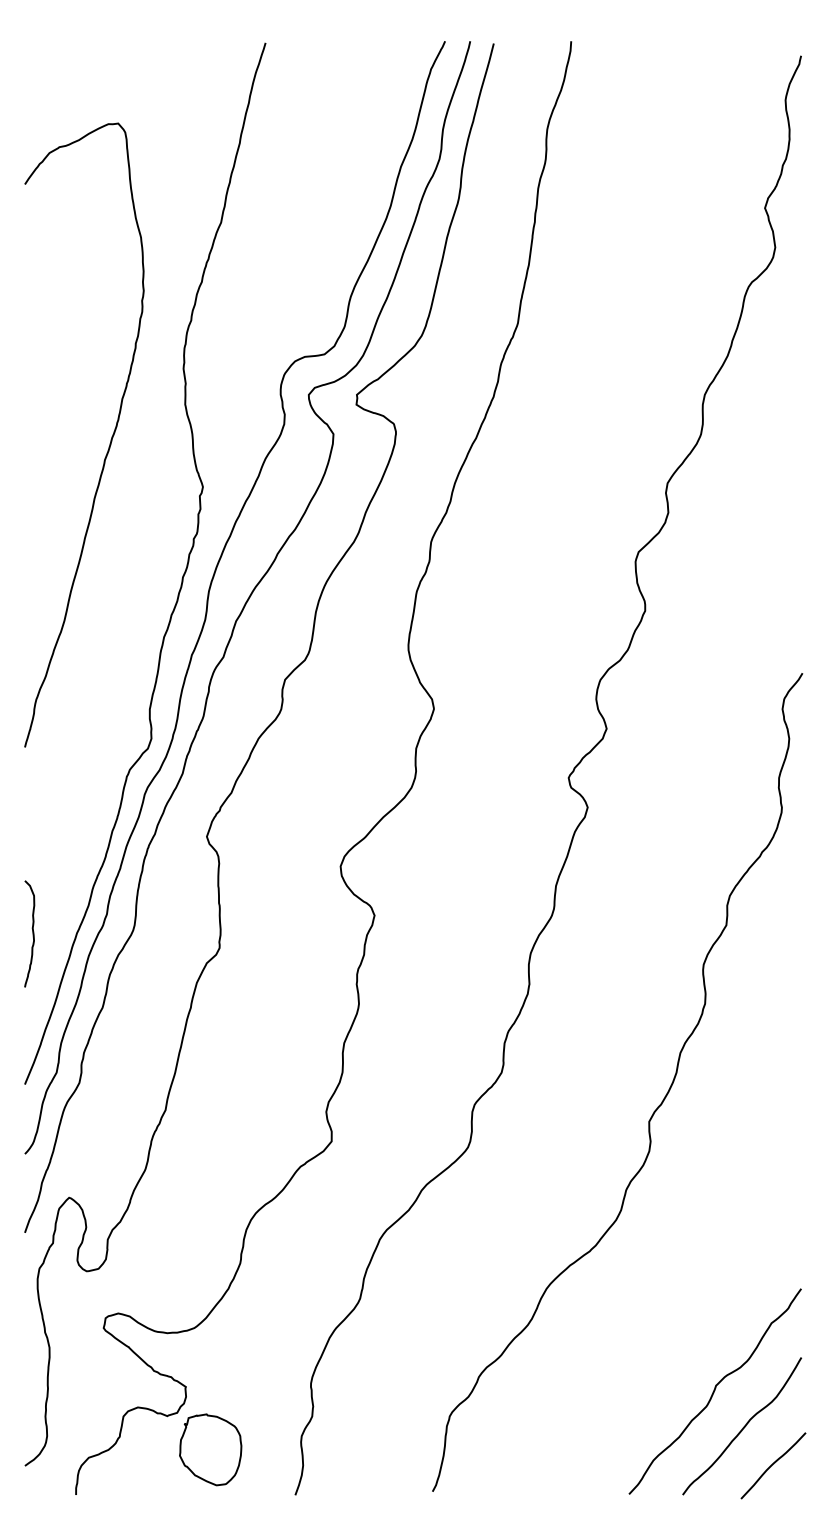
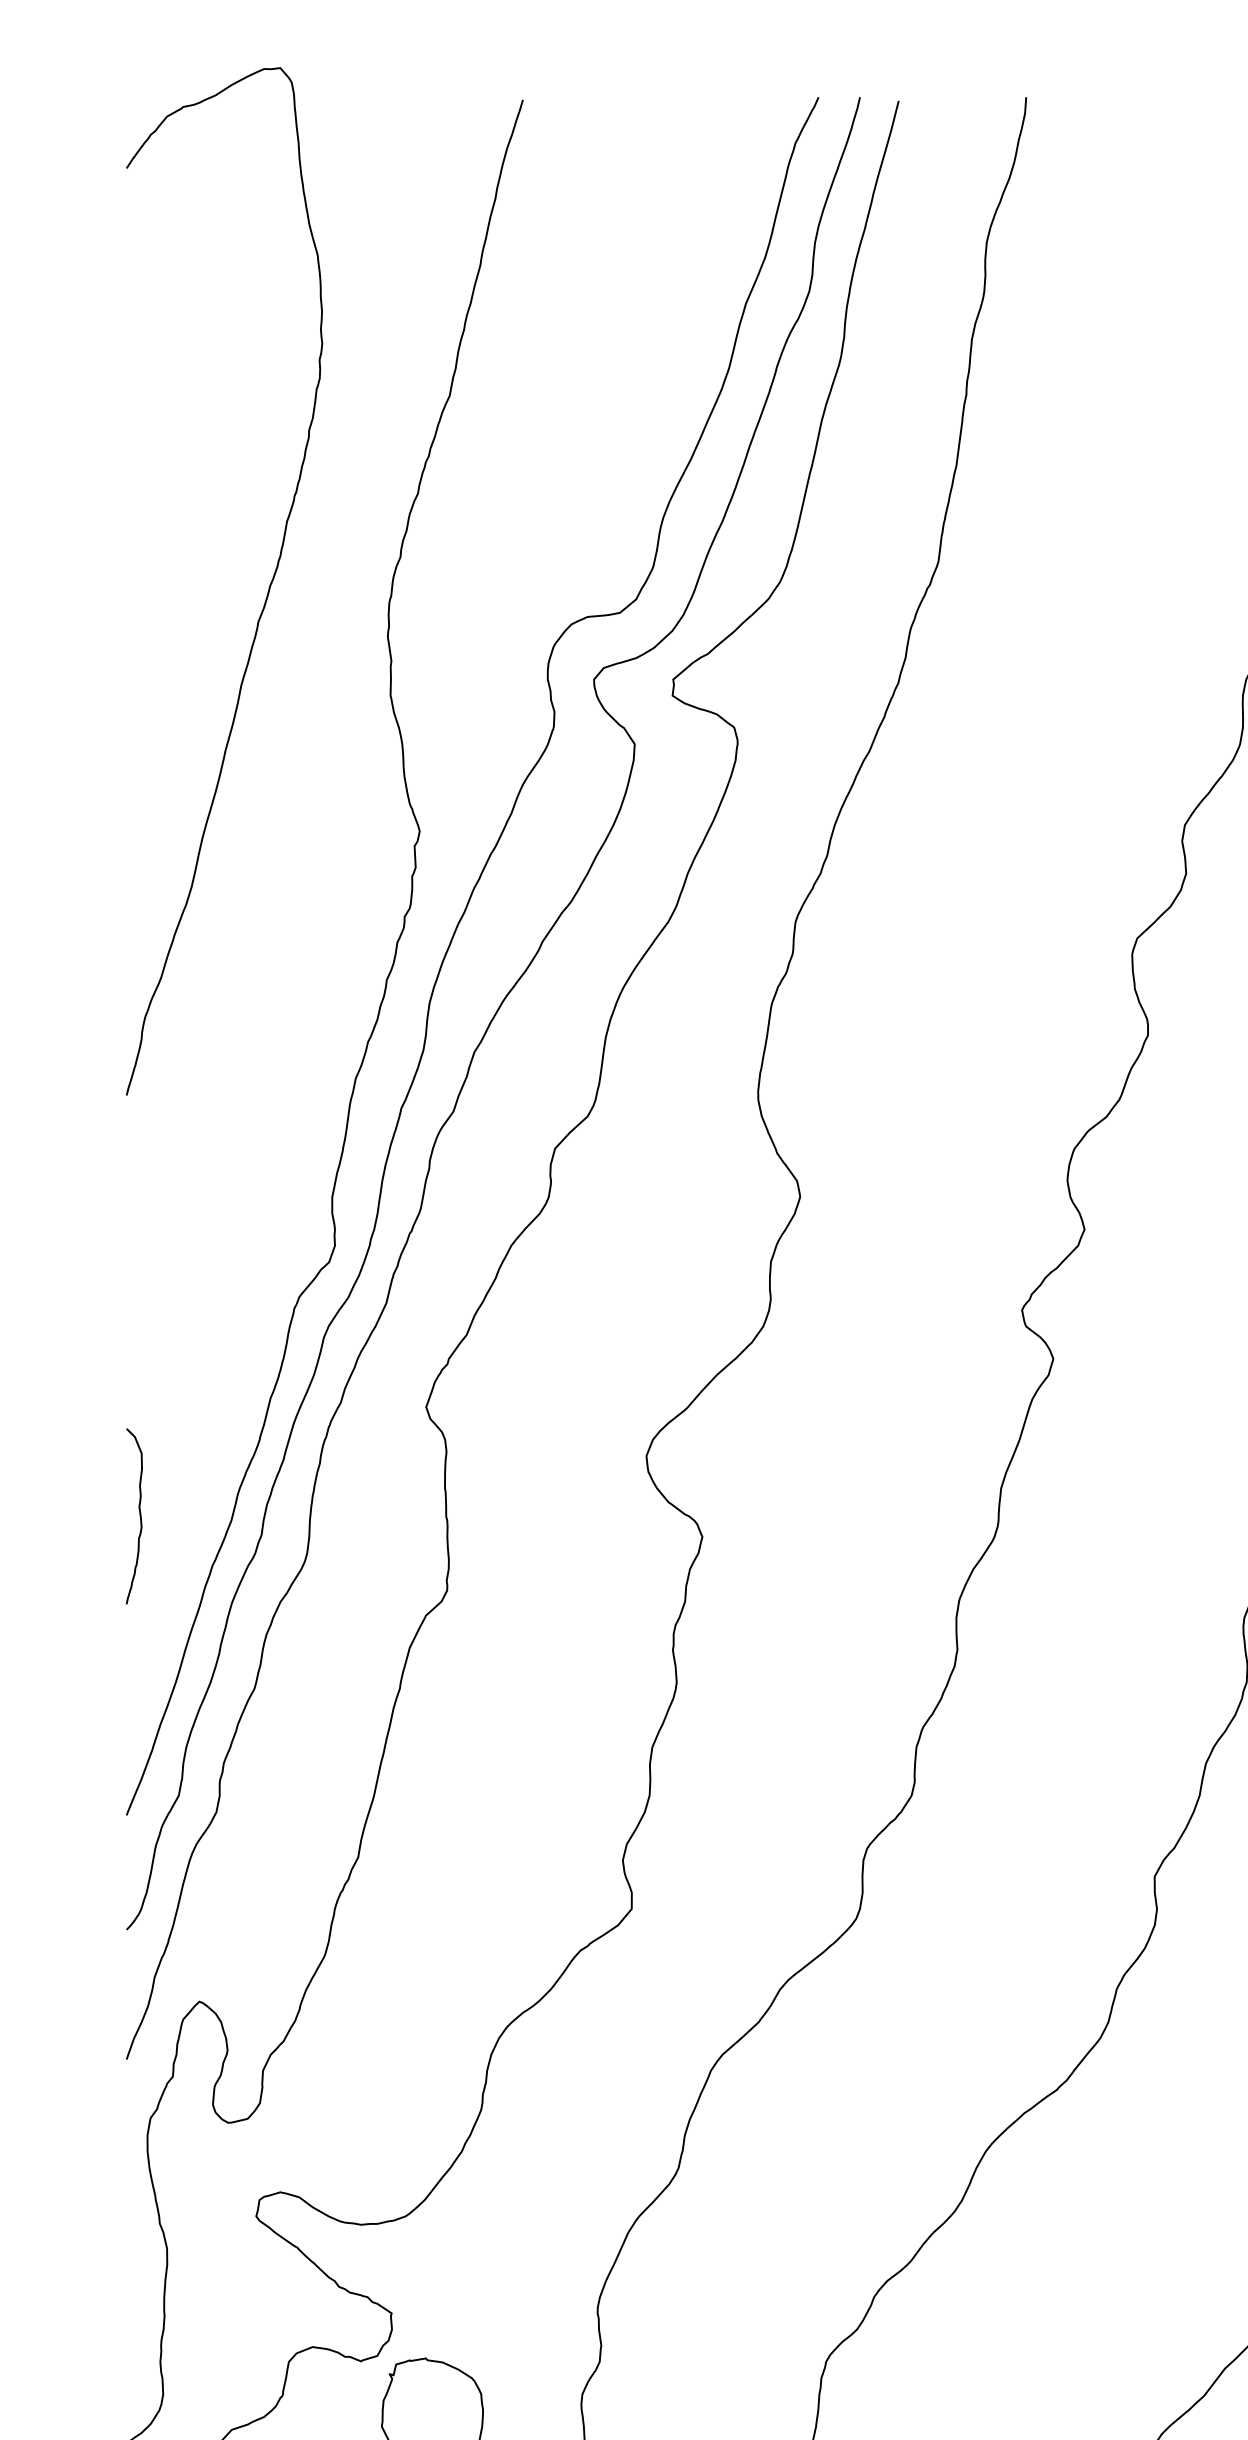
curve: (110, 439) -> (267, 588), moved
curve: (32, 933) -> (139, 1515), moved

